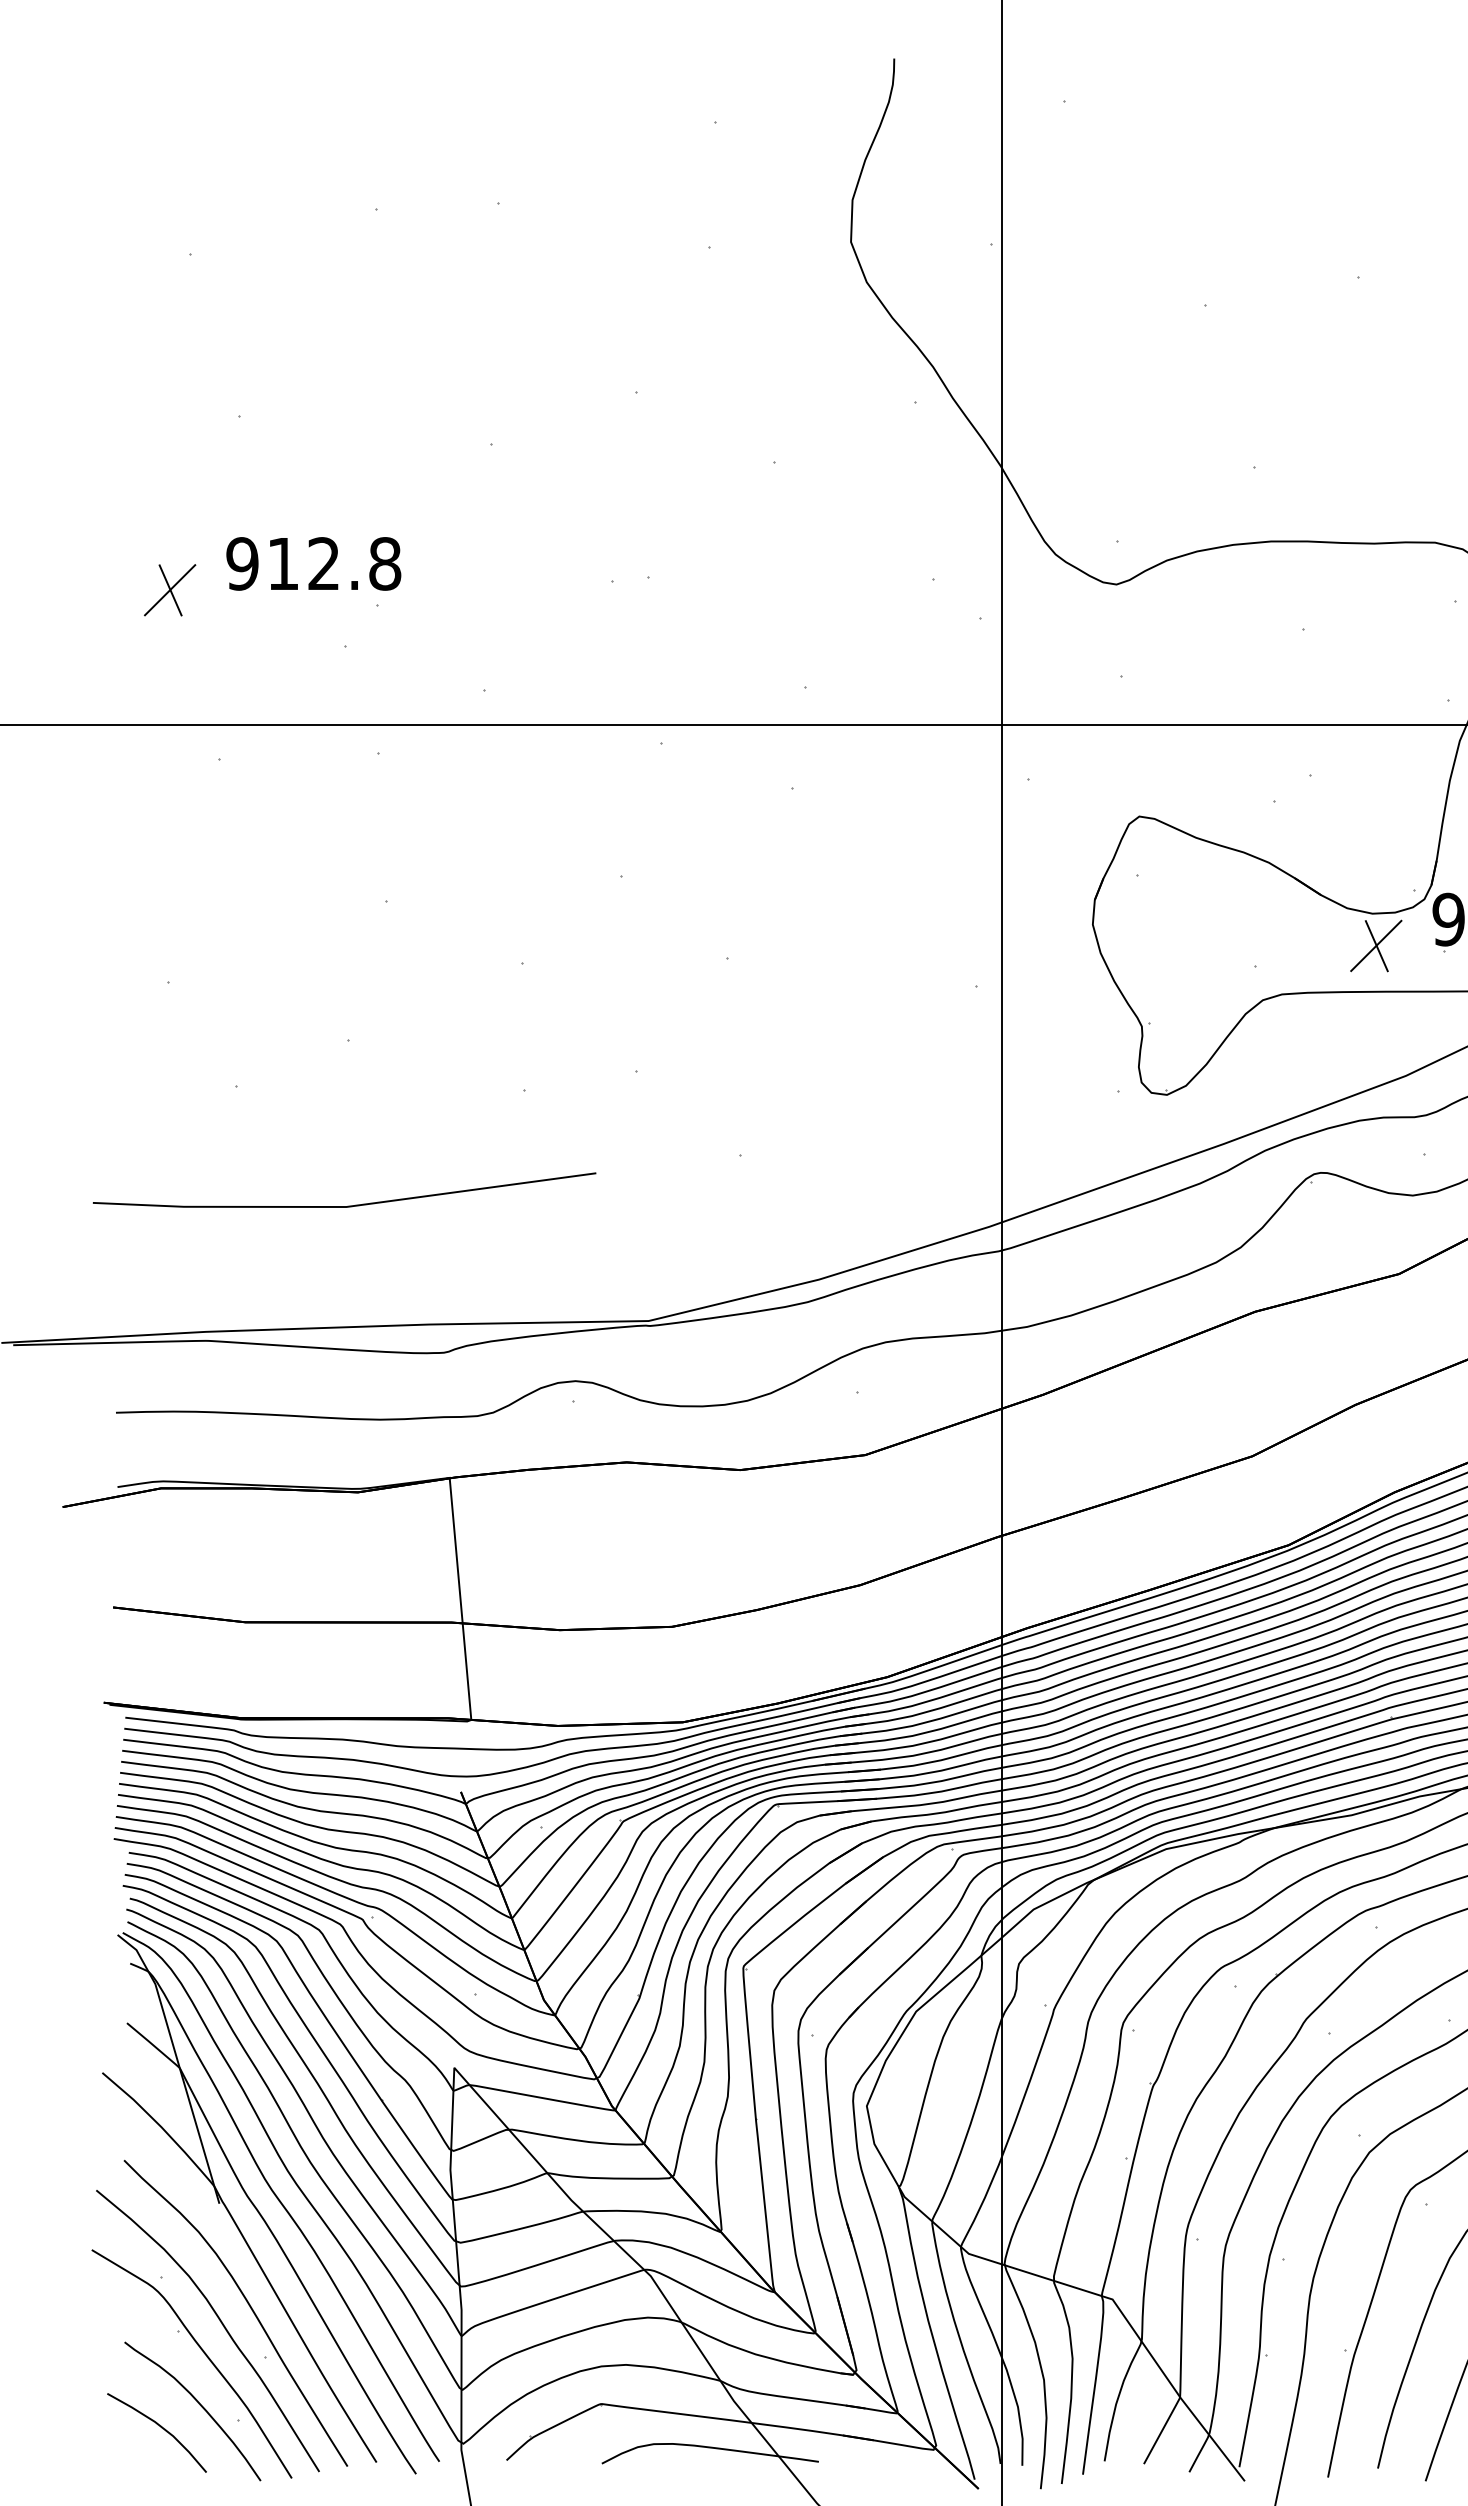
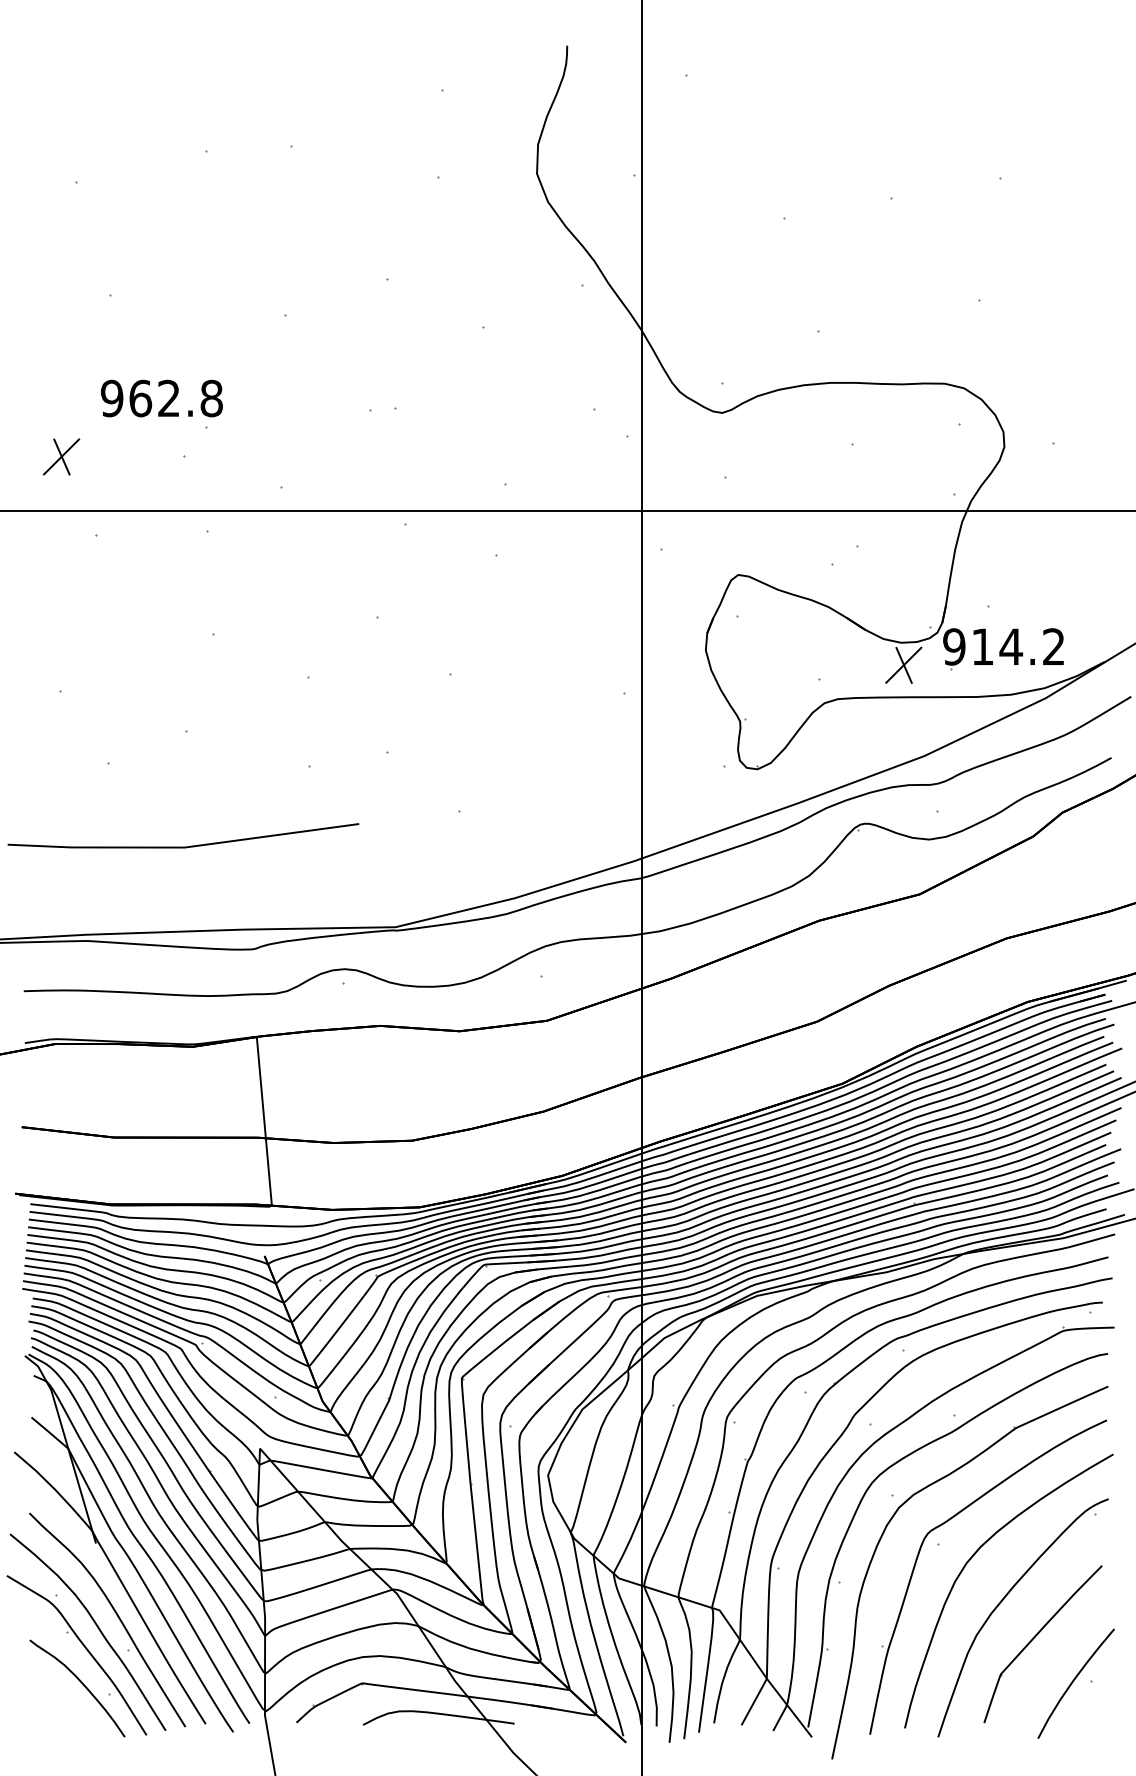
text: (283, 563) -> (140, 398), 912.8 -> 962.8
part: (169, 589) -> (61, 456), moved
curve: (161, 2428) -> (55, 1700), removed

